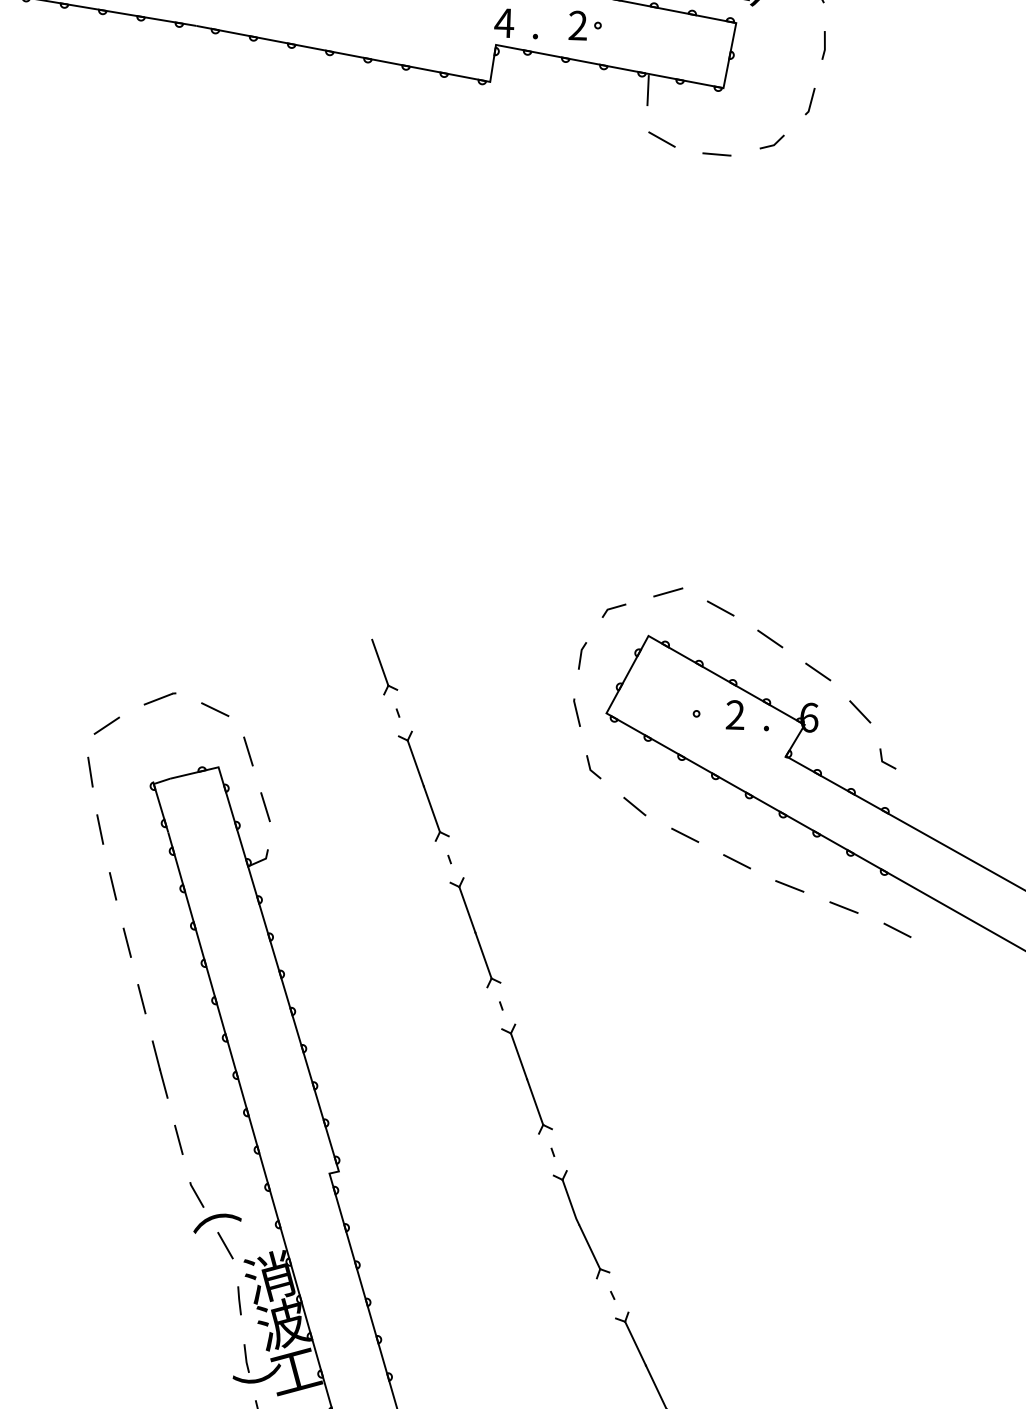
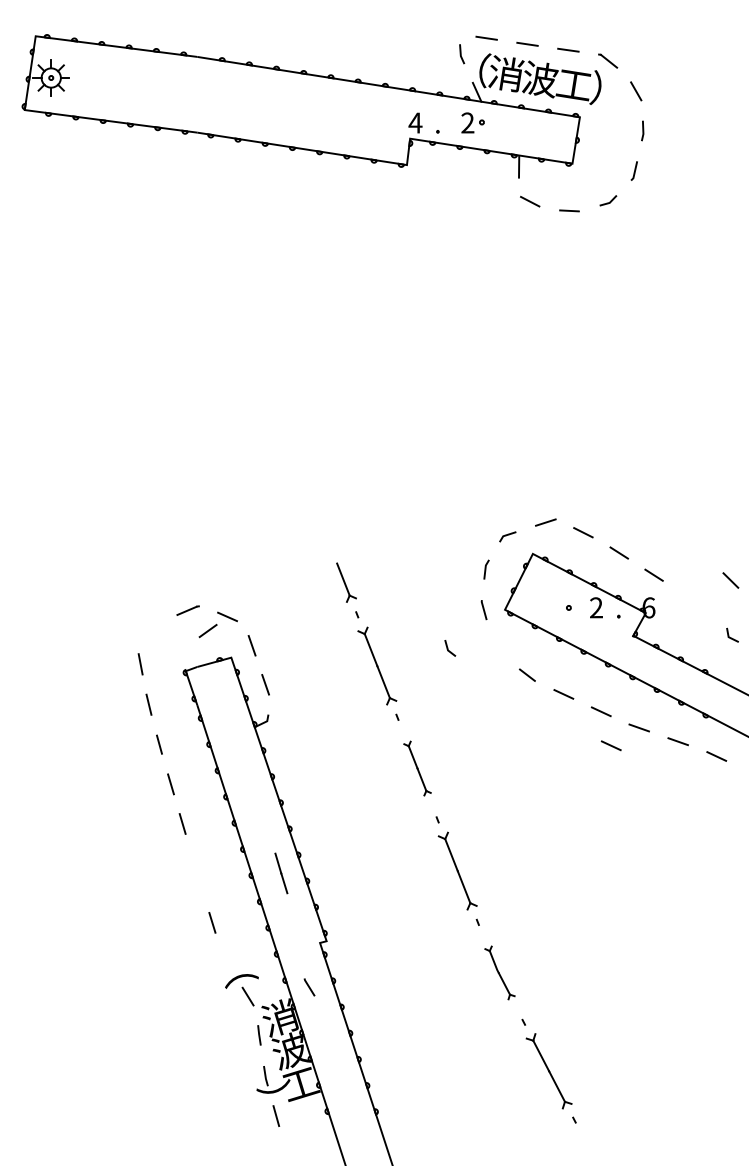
line: (859, 711) -> (730, 580), moved
line: (106, 725) -> (207, 630), moved
line: (883, 757) -> (729, 634), moved
line: (591, 767) -> (448, 648), moved
line: (748, 909) -> (610, 745), added
part: (475, 932) -> (417, 768), size x0.7
line: (160, 1069) -> (281, 873), moved
line: (196, 1195) -> (309, 987), moved
part: (580, 1224) -> (499, 972), size x0.7

